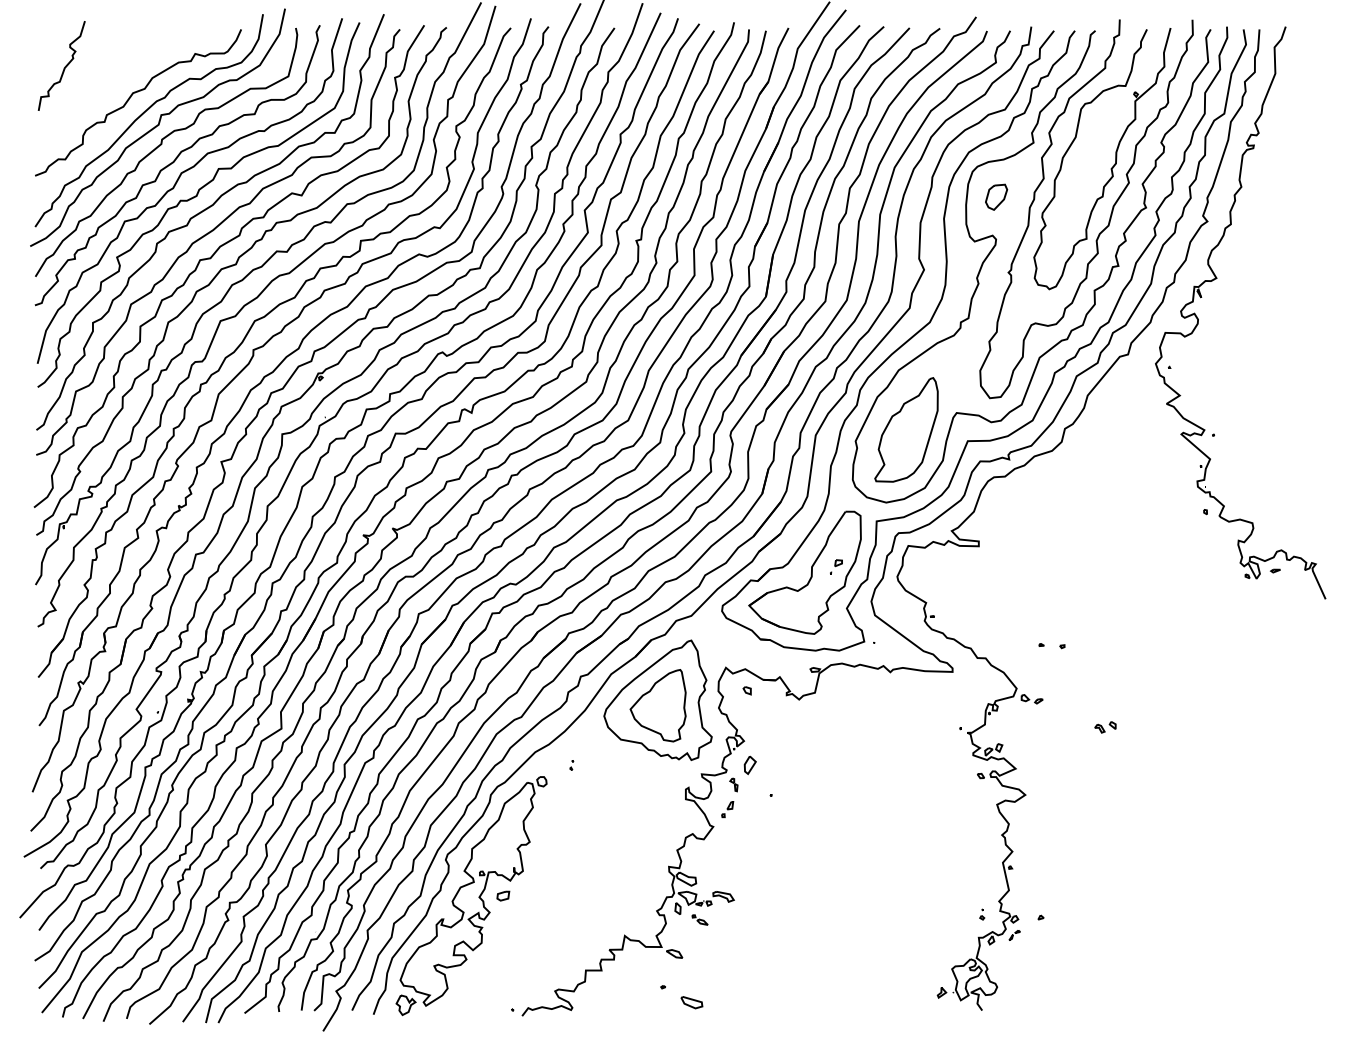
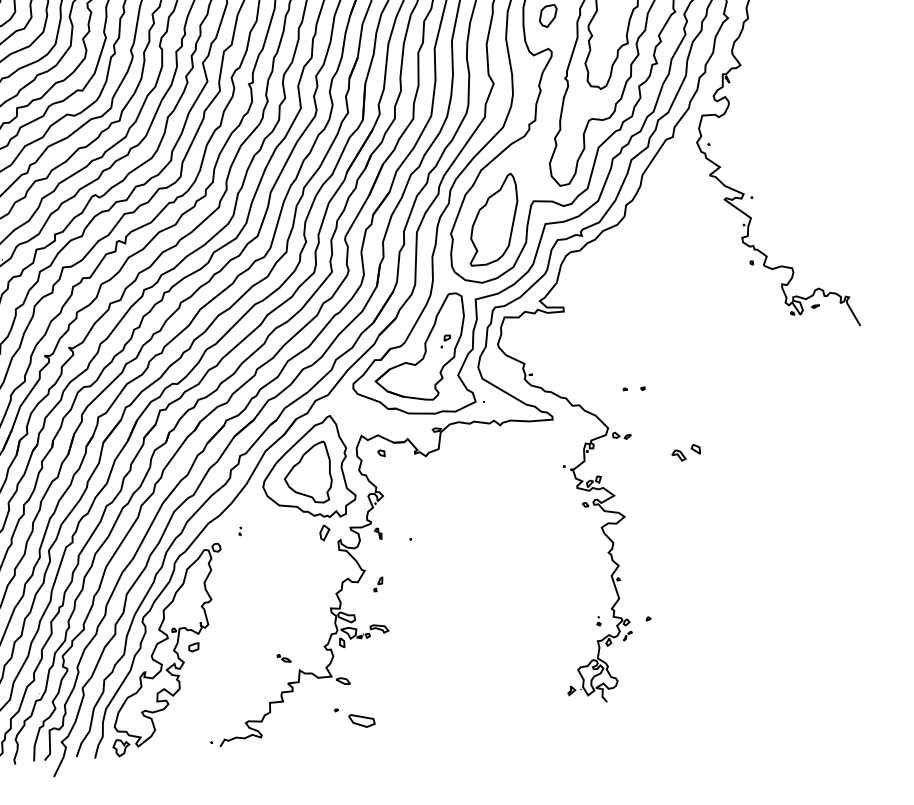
part: (1105, 727) -> (686, 453), size x1.6
part: (749, 765) -> (324, 533), moved
part: (727, 809) -> (378, 584), moved
part: (699, 919) -> (283, 658), moved
part: (691, 1002) -> (361, 720), size x1.4

